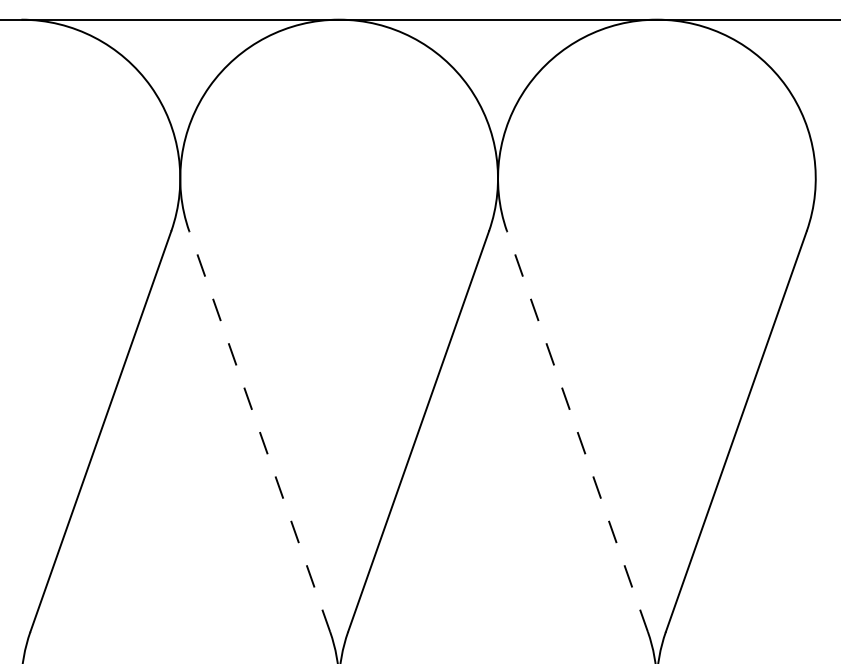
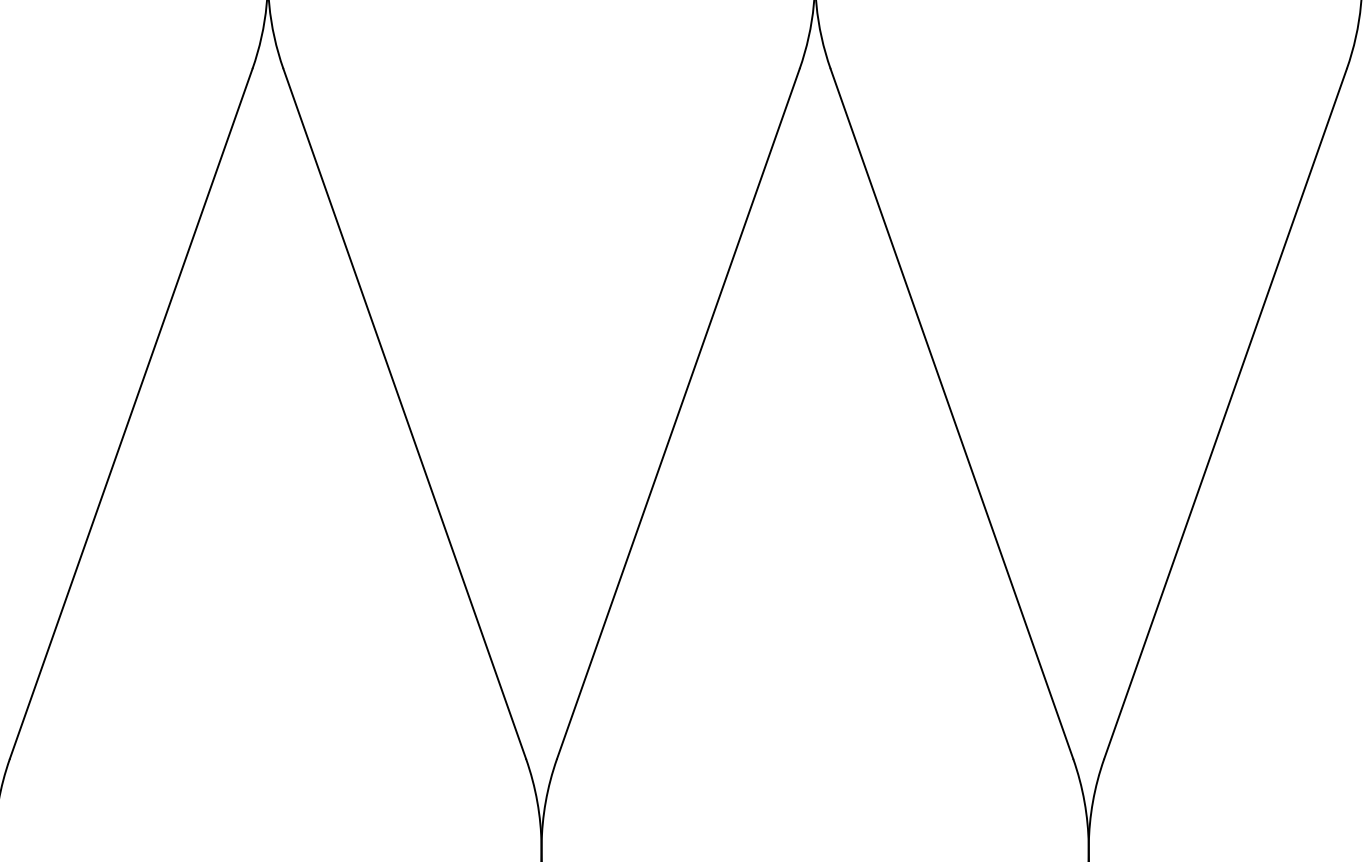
line: (259, 431) -> (404, 413), dashed -> solid
line: (577, 431) -> (952, 413), dashed -> solid

